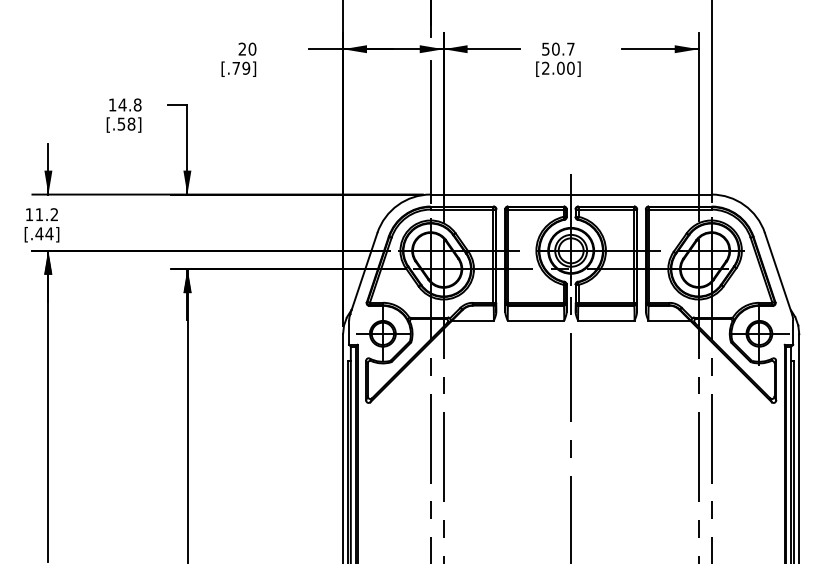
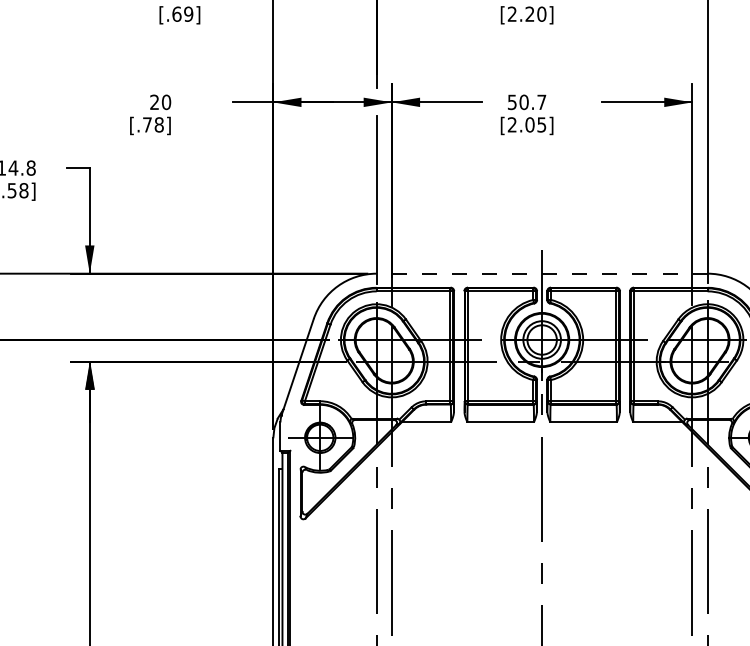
text: (570, 67) -> (541, 123), [2.00] -> [2.05]
text: (246, 68) -> (159, 125), [.79] -> [.78]
line: (570, 194) -> (541, 273), solid -> dashed

